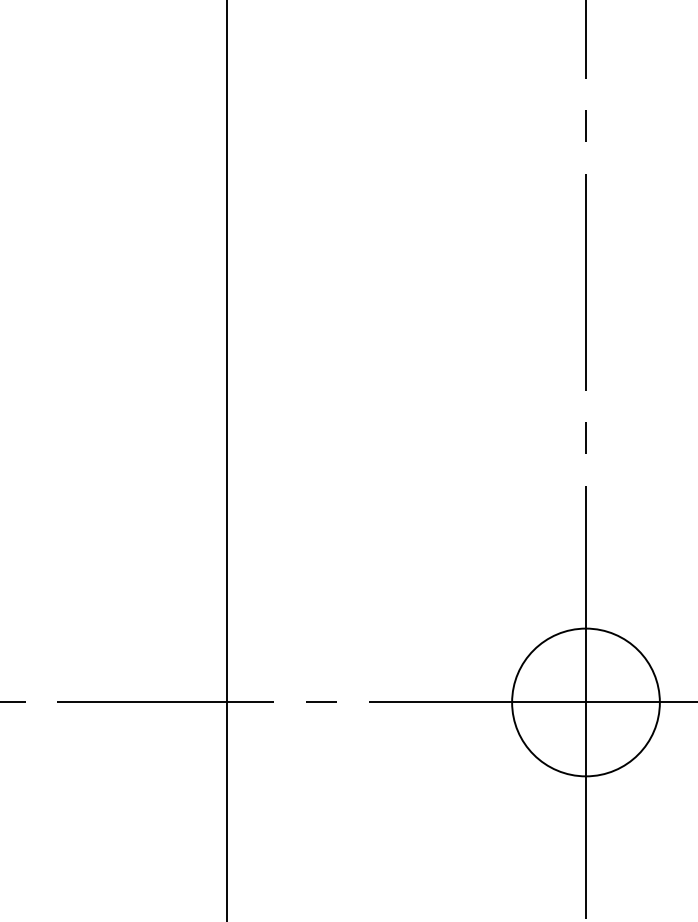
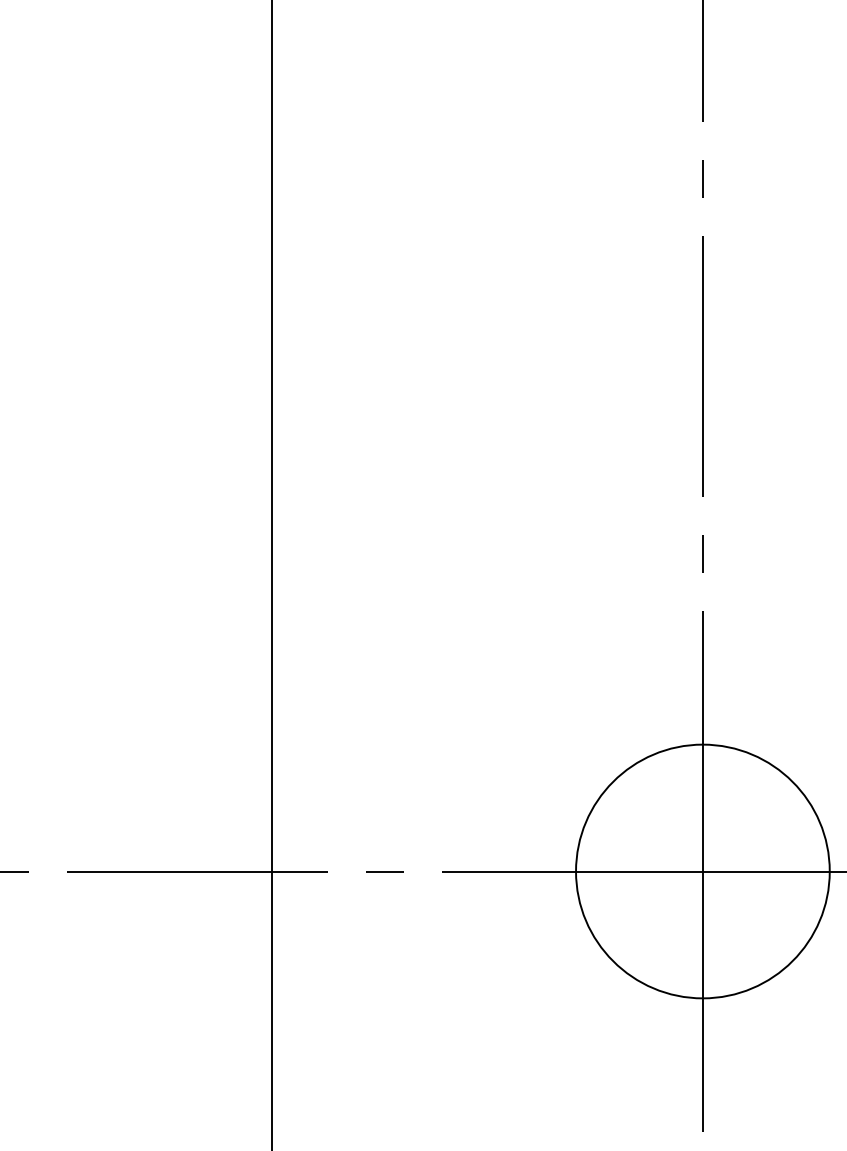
circle: (585, 702) -> (702, 871), size x1.43

